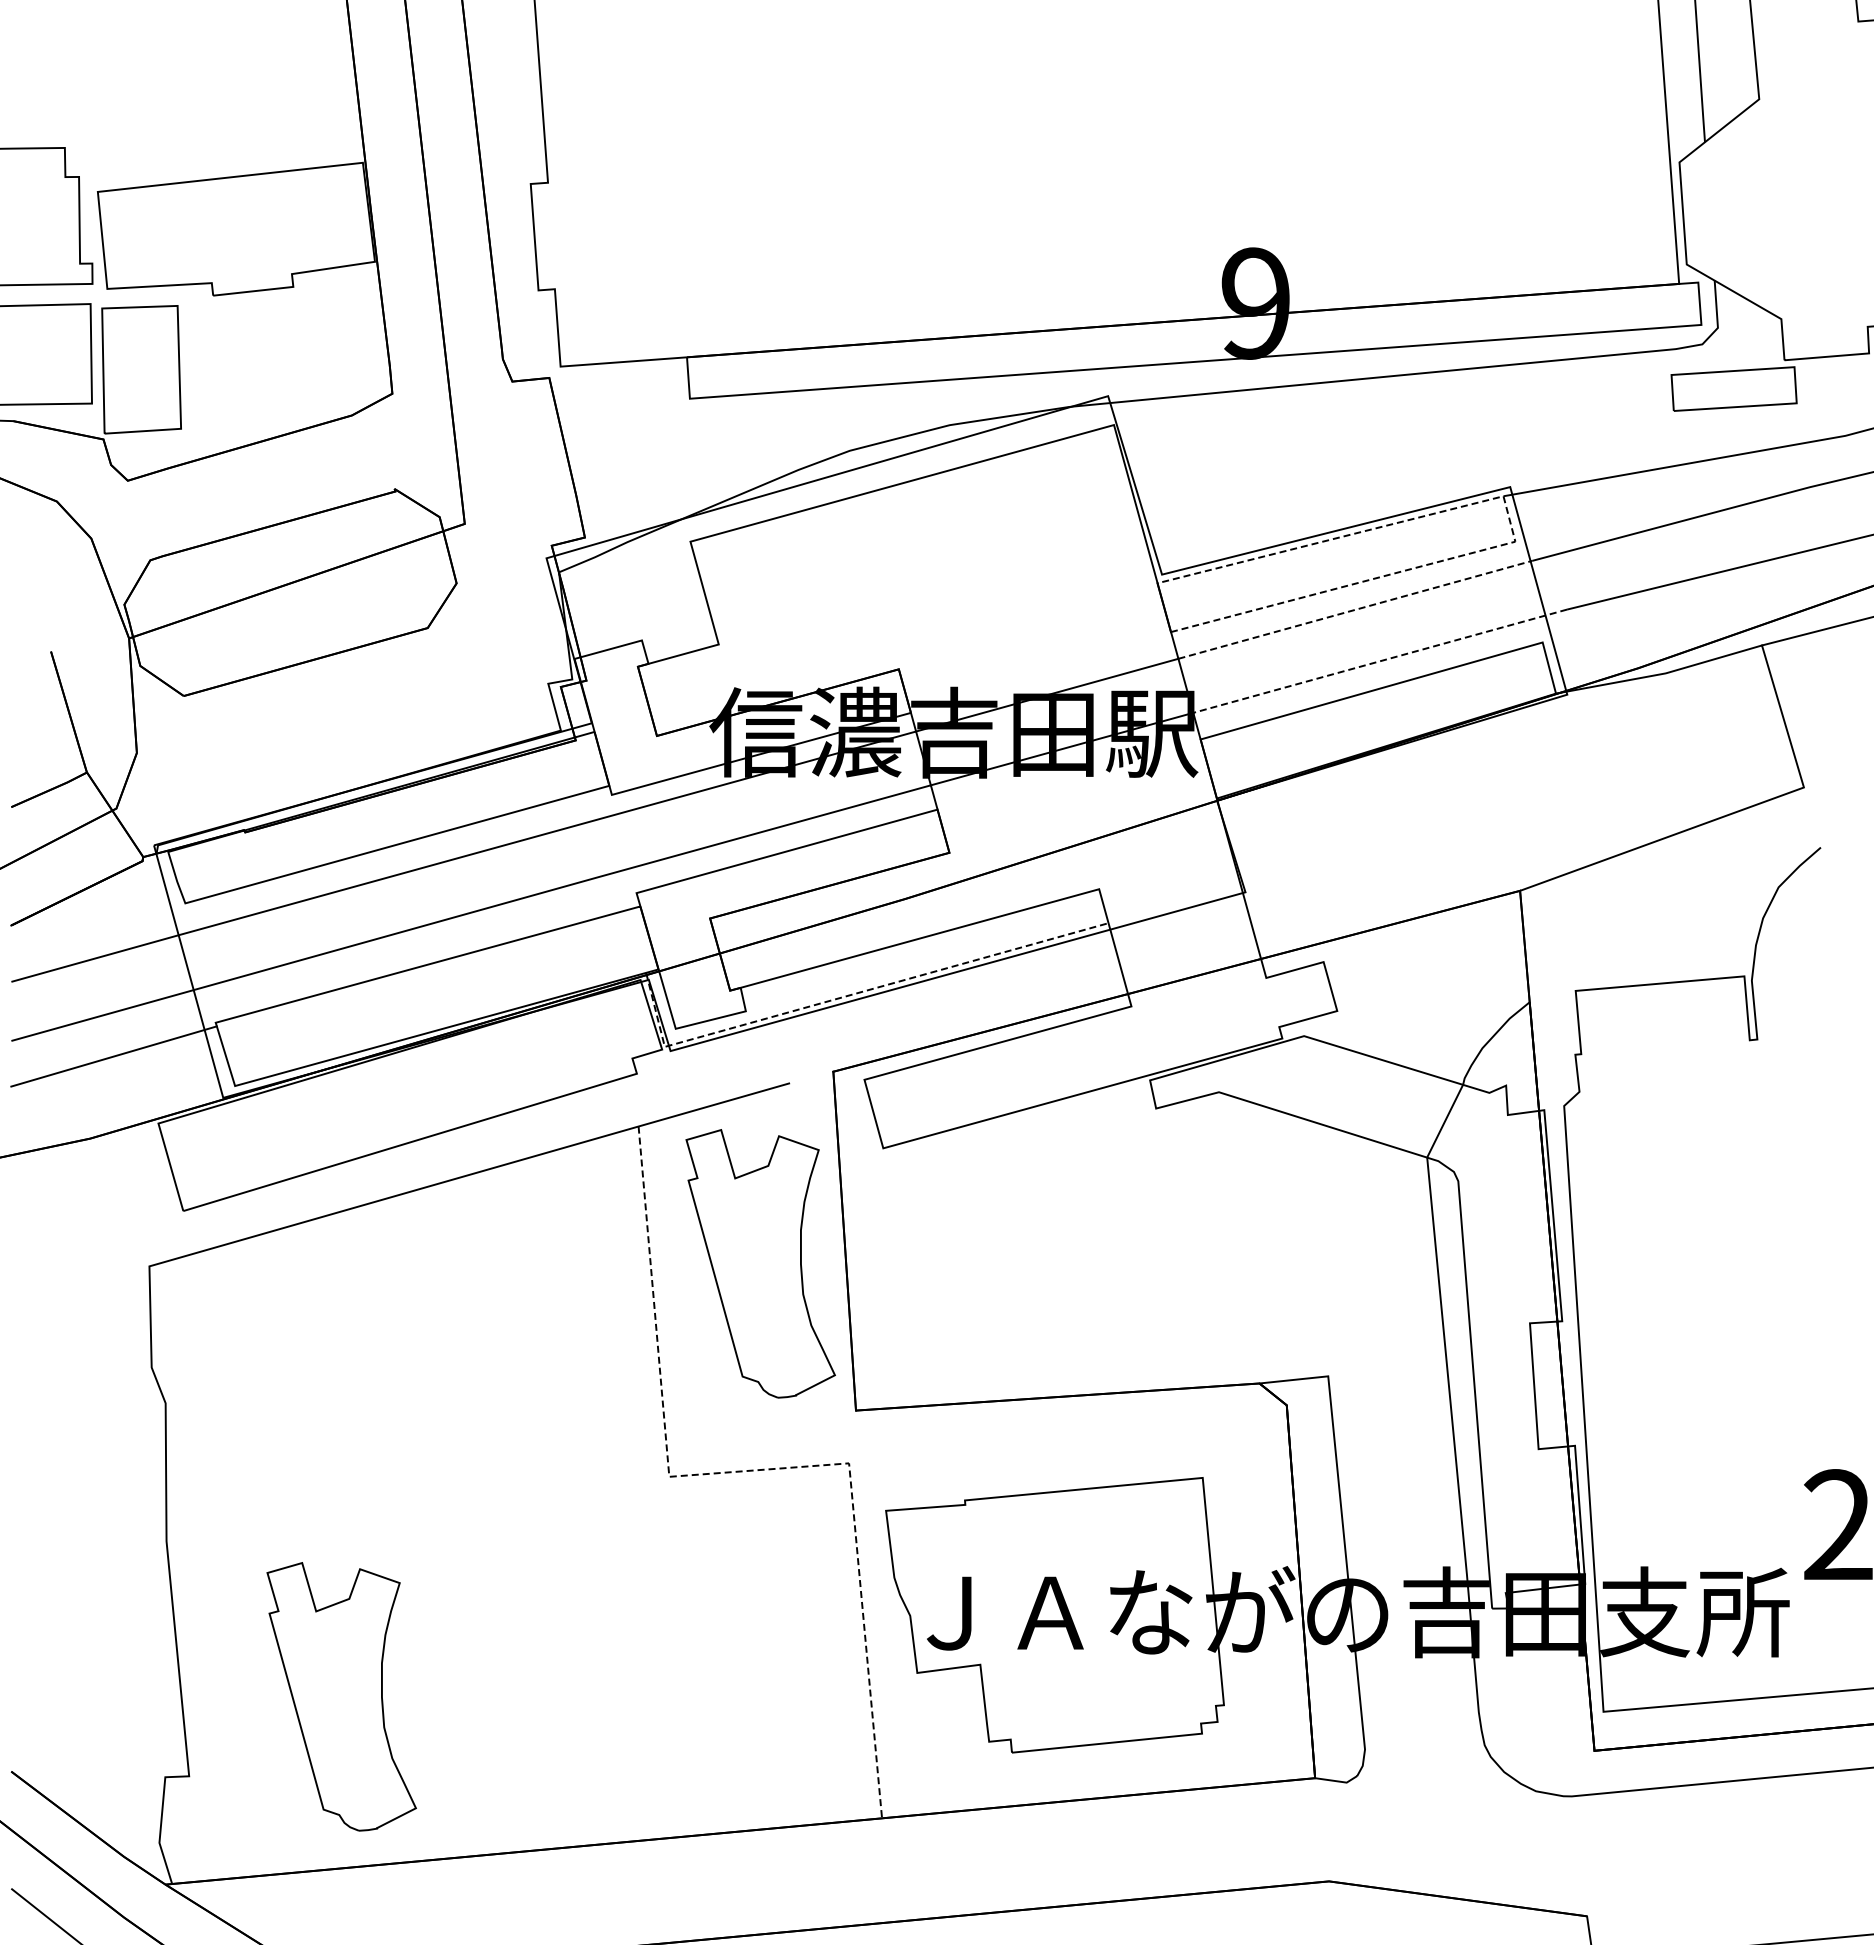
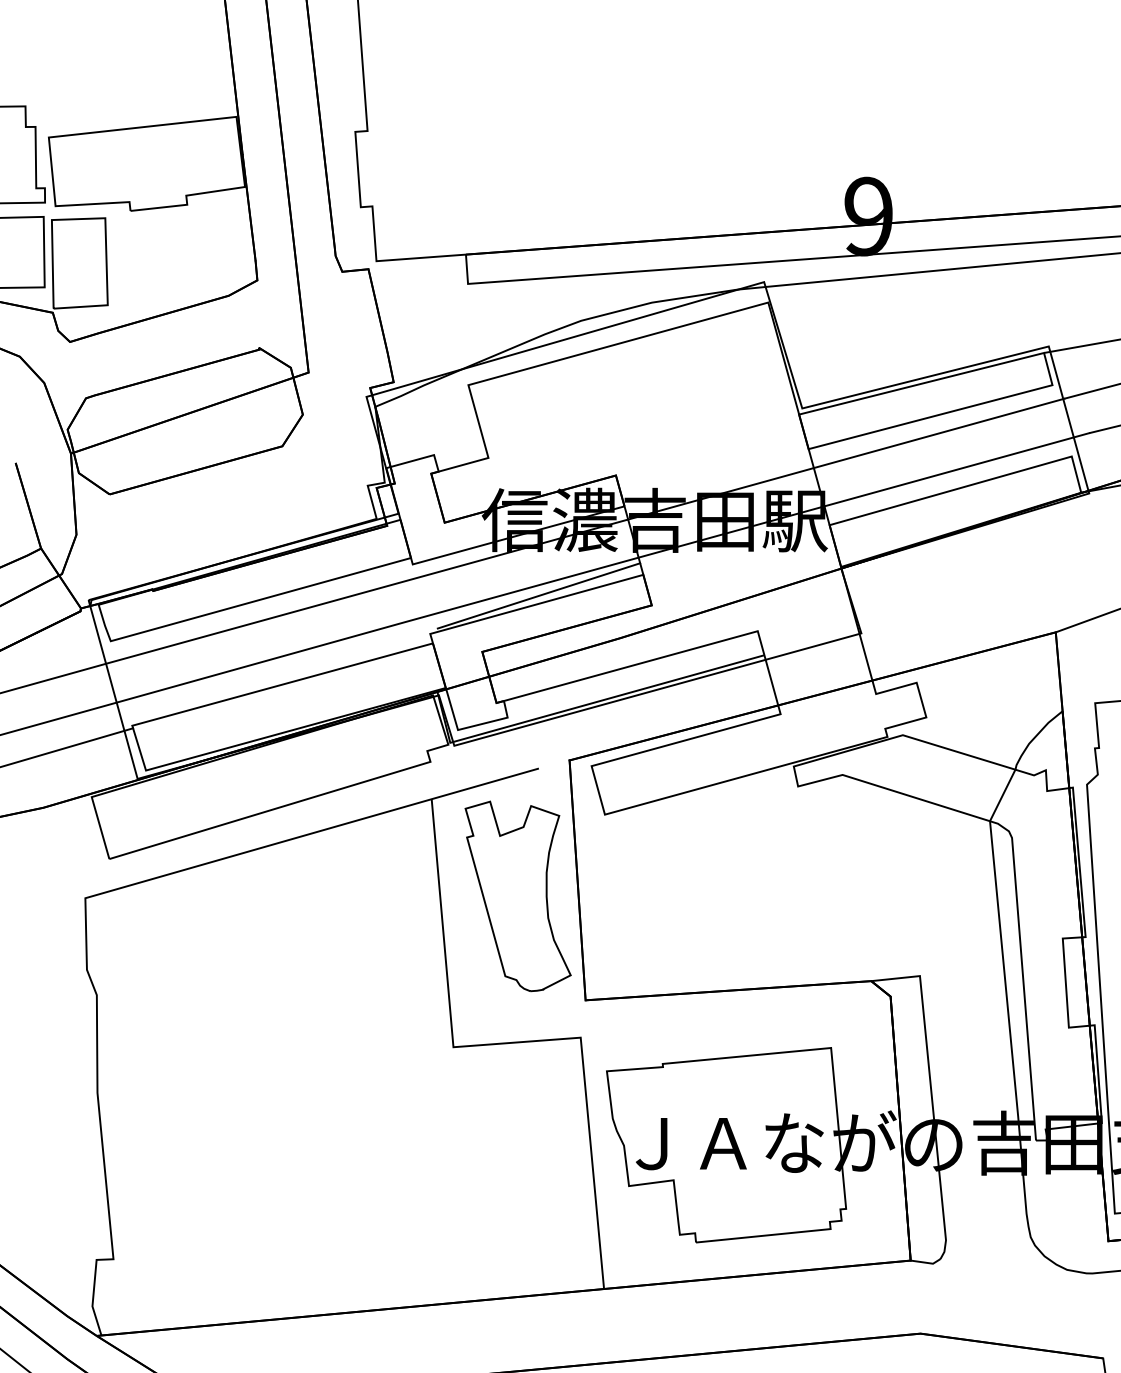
line: (1509, 518) -> (1048, 368), dashed -> solid
line: (1355, 609) -> (939, 433), dashed -> solid
line: (1380, 661) -> (956, 469), dashed -> solid
line: (790, 839) -> (539, 595), added
line: (849, 995) -> (581, 706), dashed -> solid
line: (761, 1469) -> (518, 1042), dashed -> solid
part: (341, 1696) -> (221, 1202), removed

